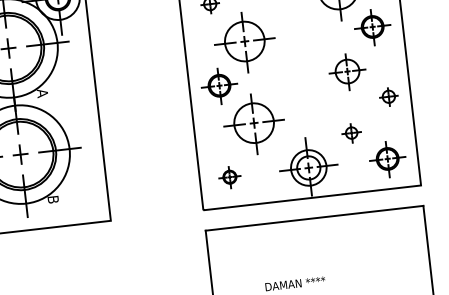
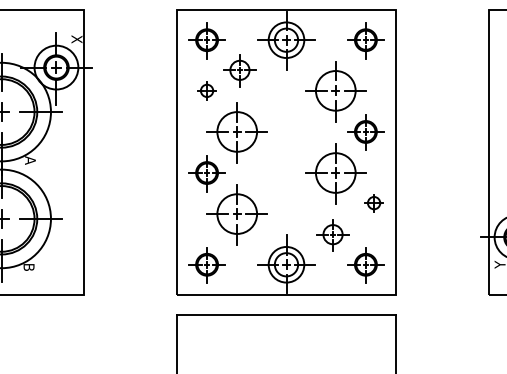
part: (347, 71) -> (335, 173), size x1.67
part: (351, 133) -> (332, 235), size x1.67
part: (229, 177) -> (206, 265), size x1.67

